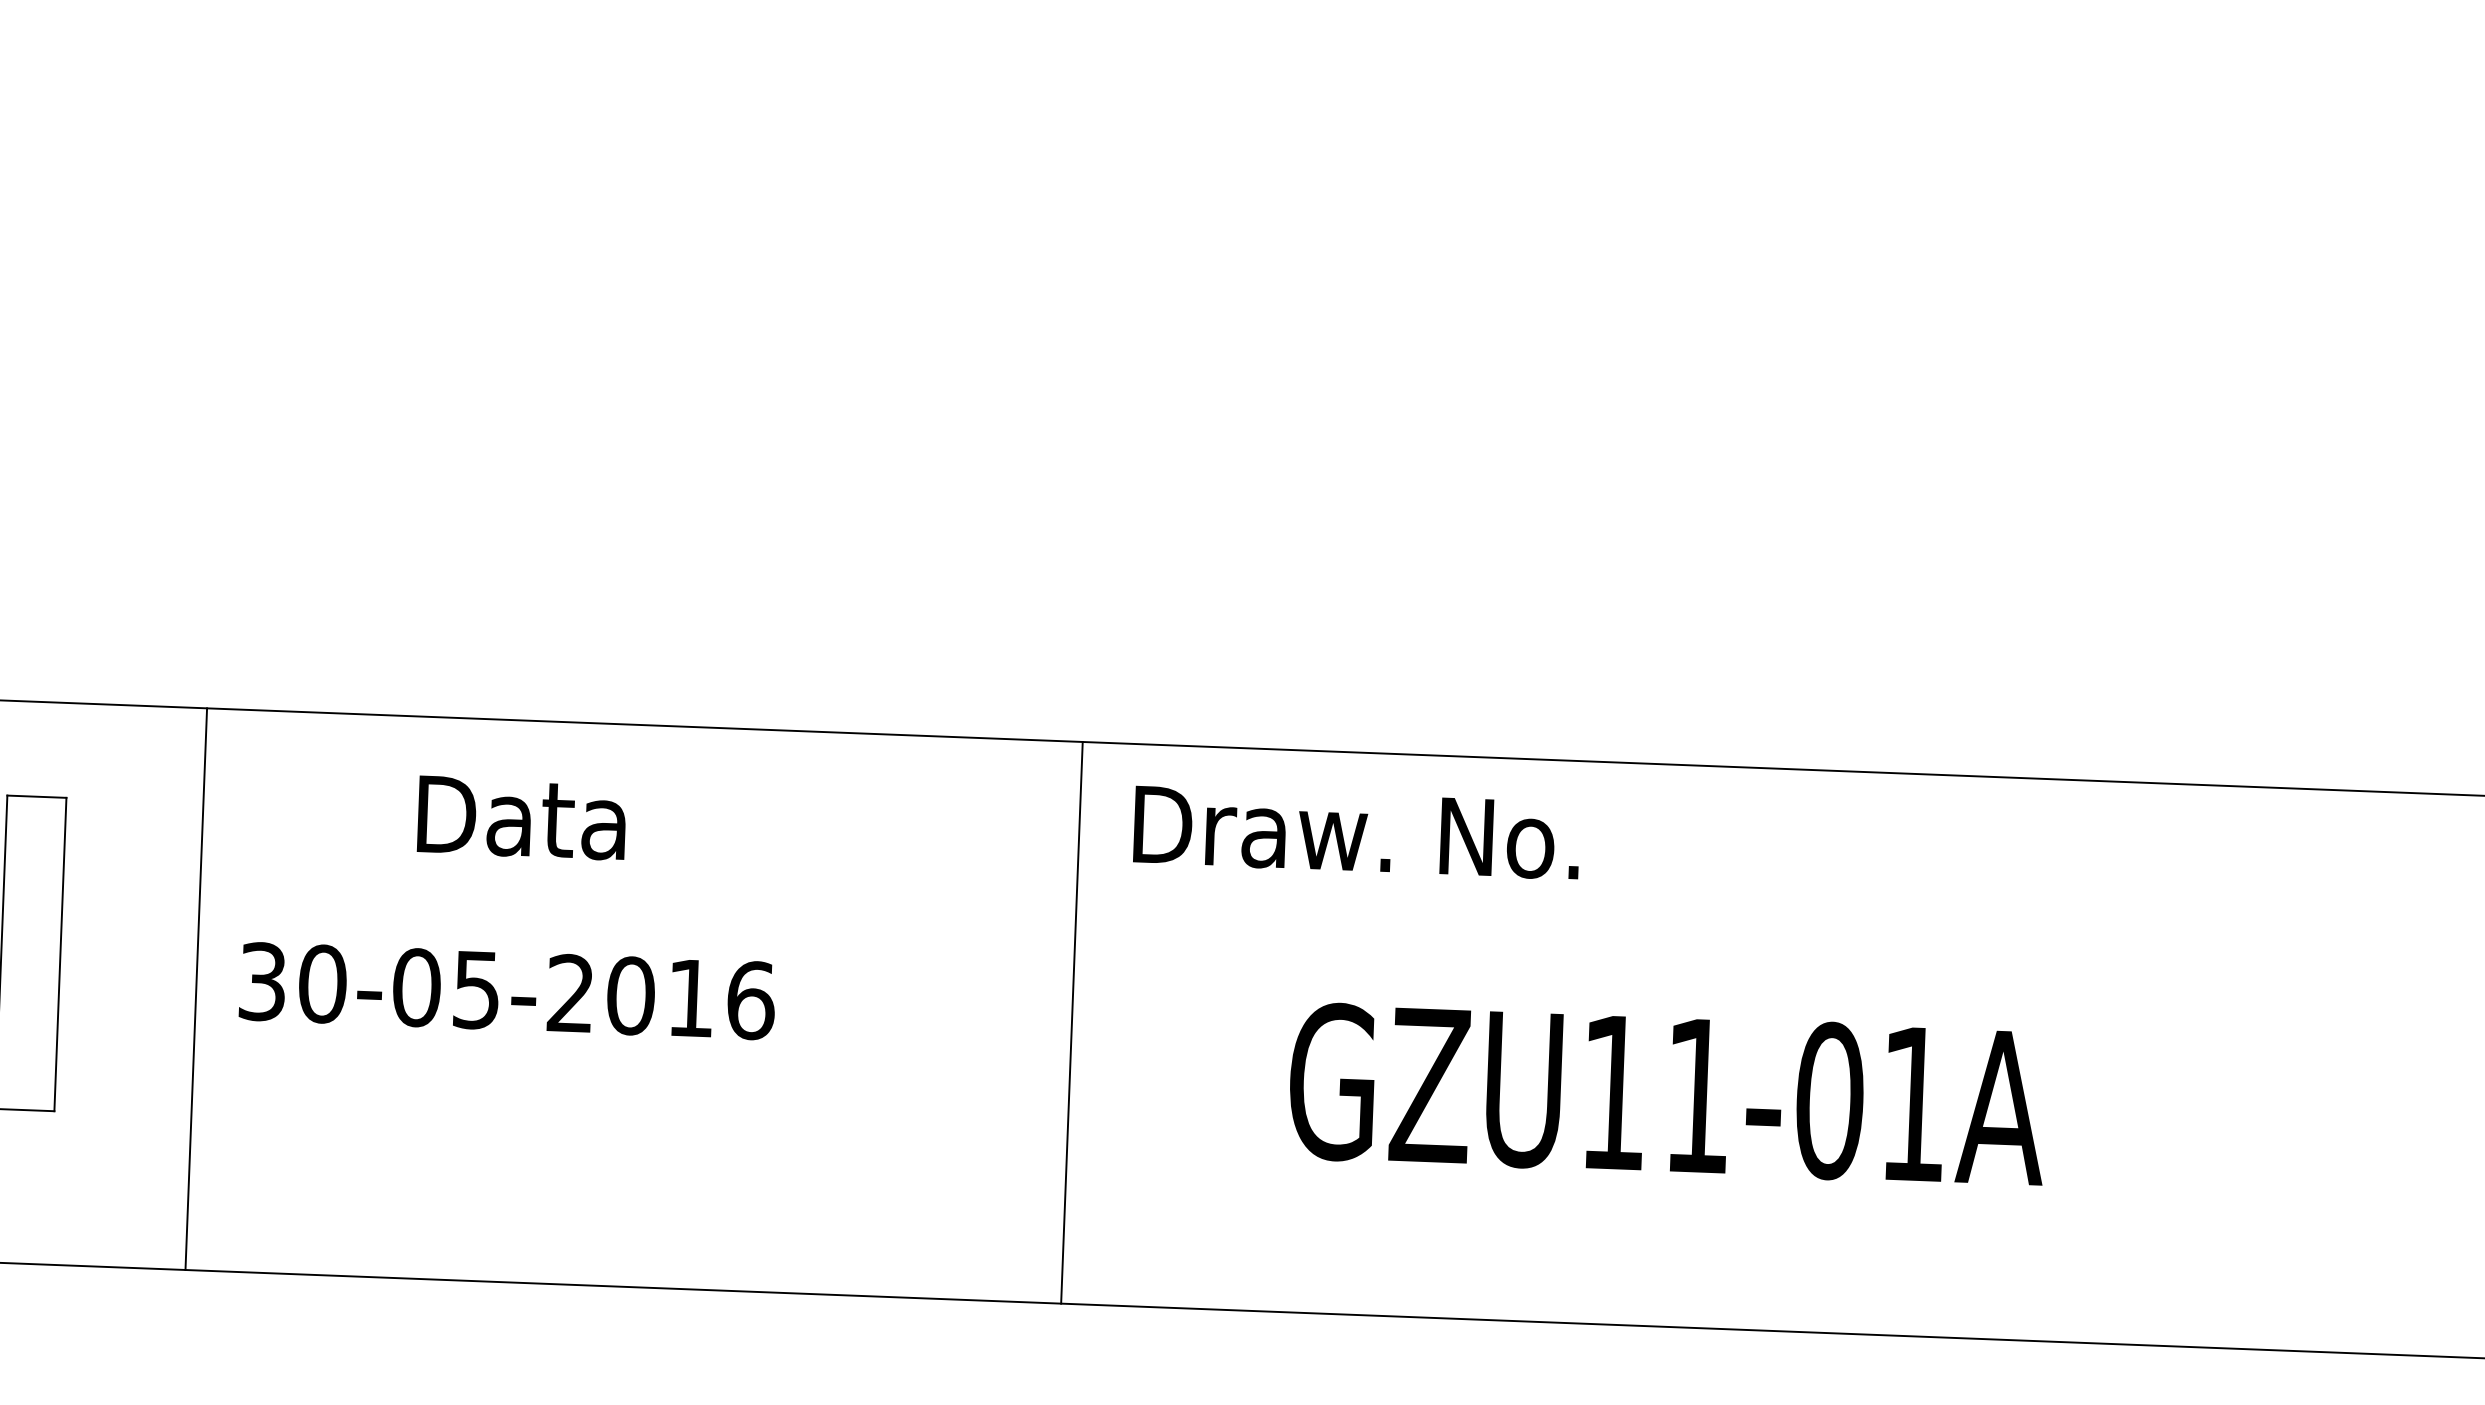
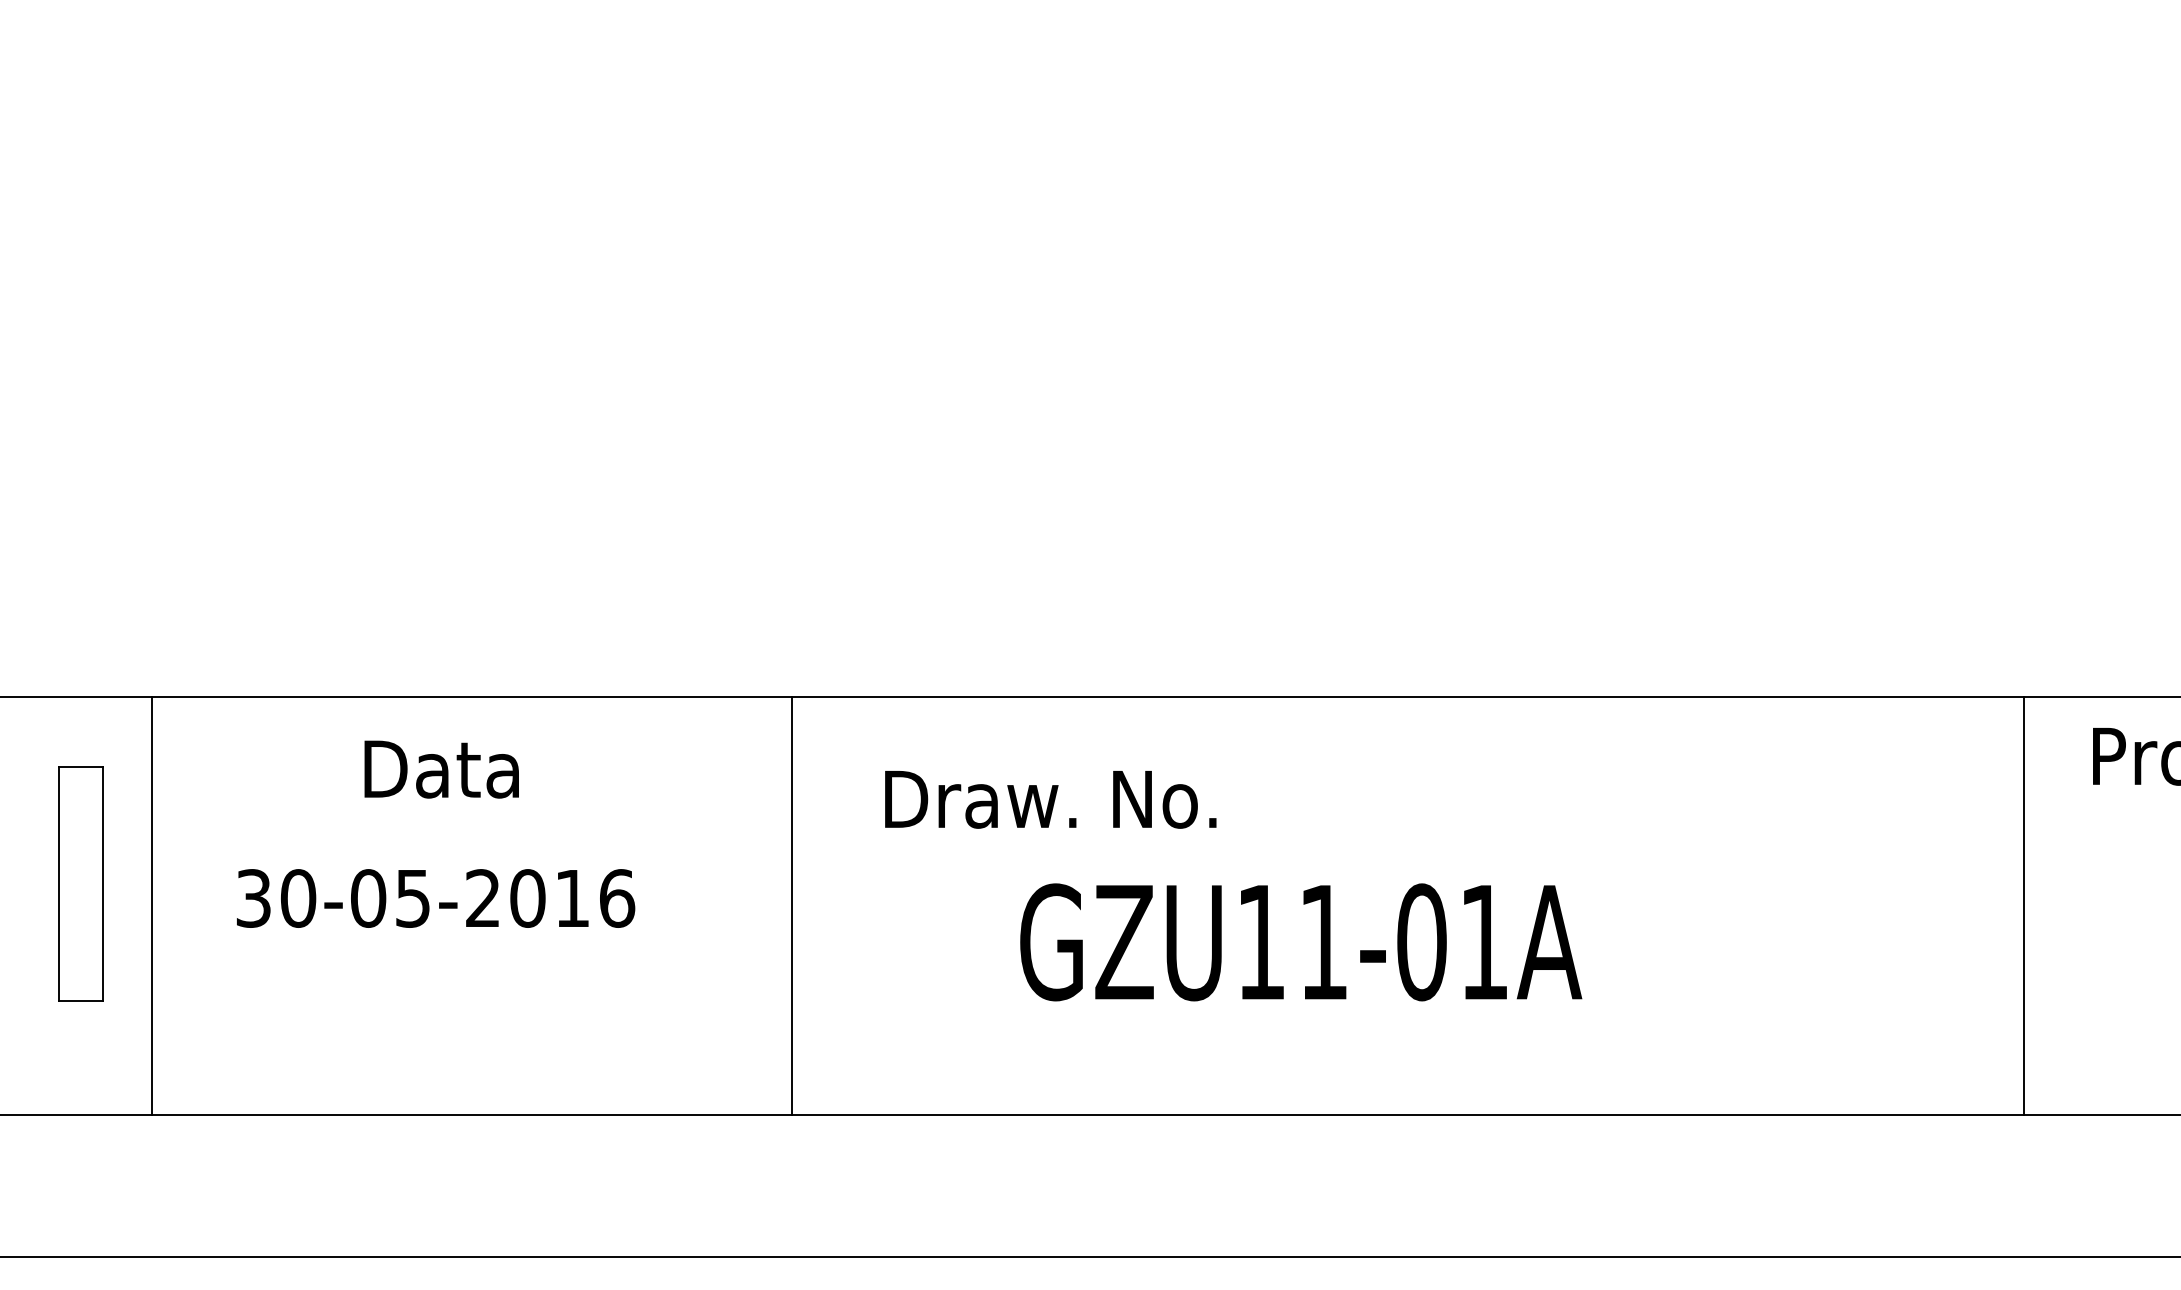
text: (1356, 832) -> (1050, 799), moved
line: (196, 988) -> (151, 905), moved
line: (1072, 1022) -> (792, 905), moved

